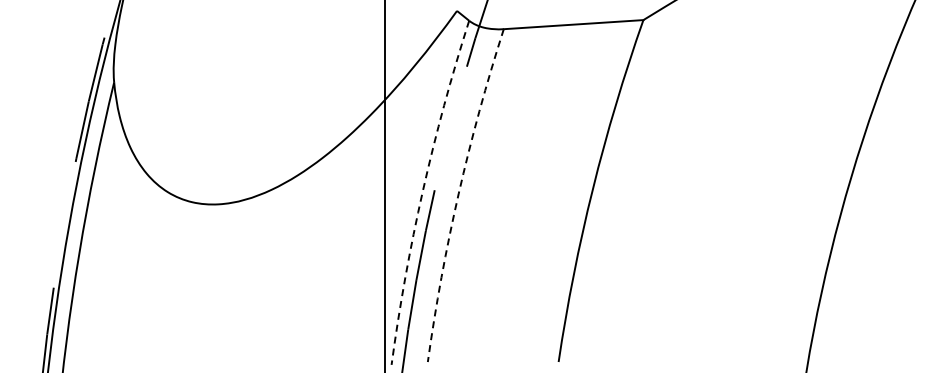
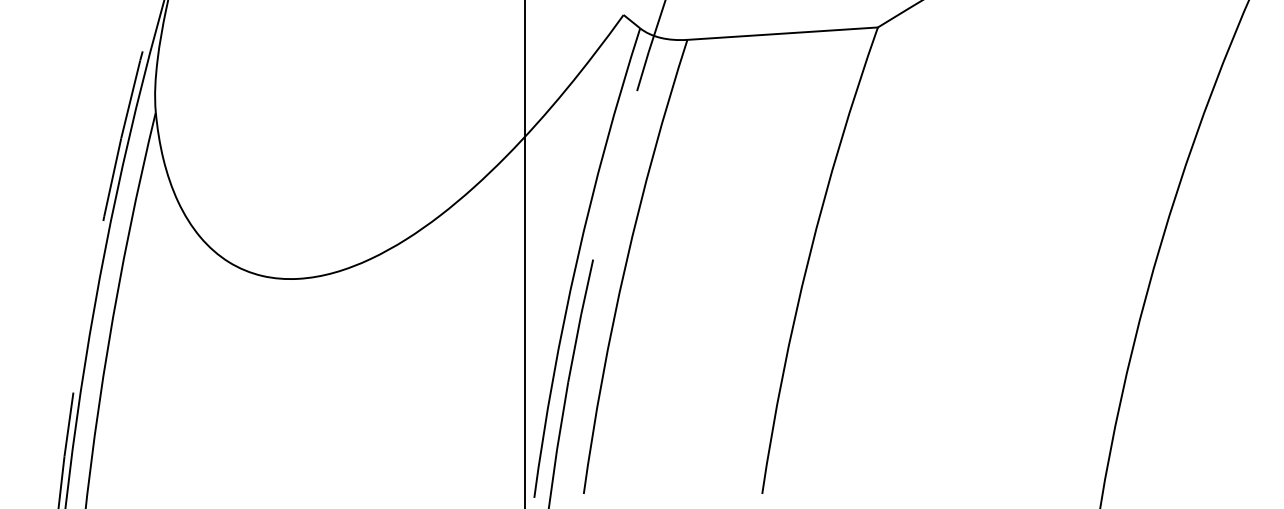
arc: (422, 191) -> (576, 261), dashed -> solid
arc: (458, 193) -> (625, 264), dashed -> solid

